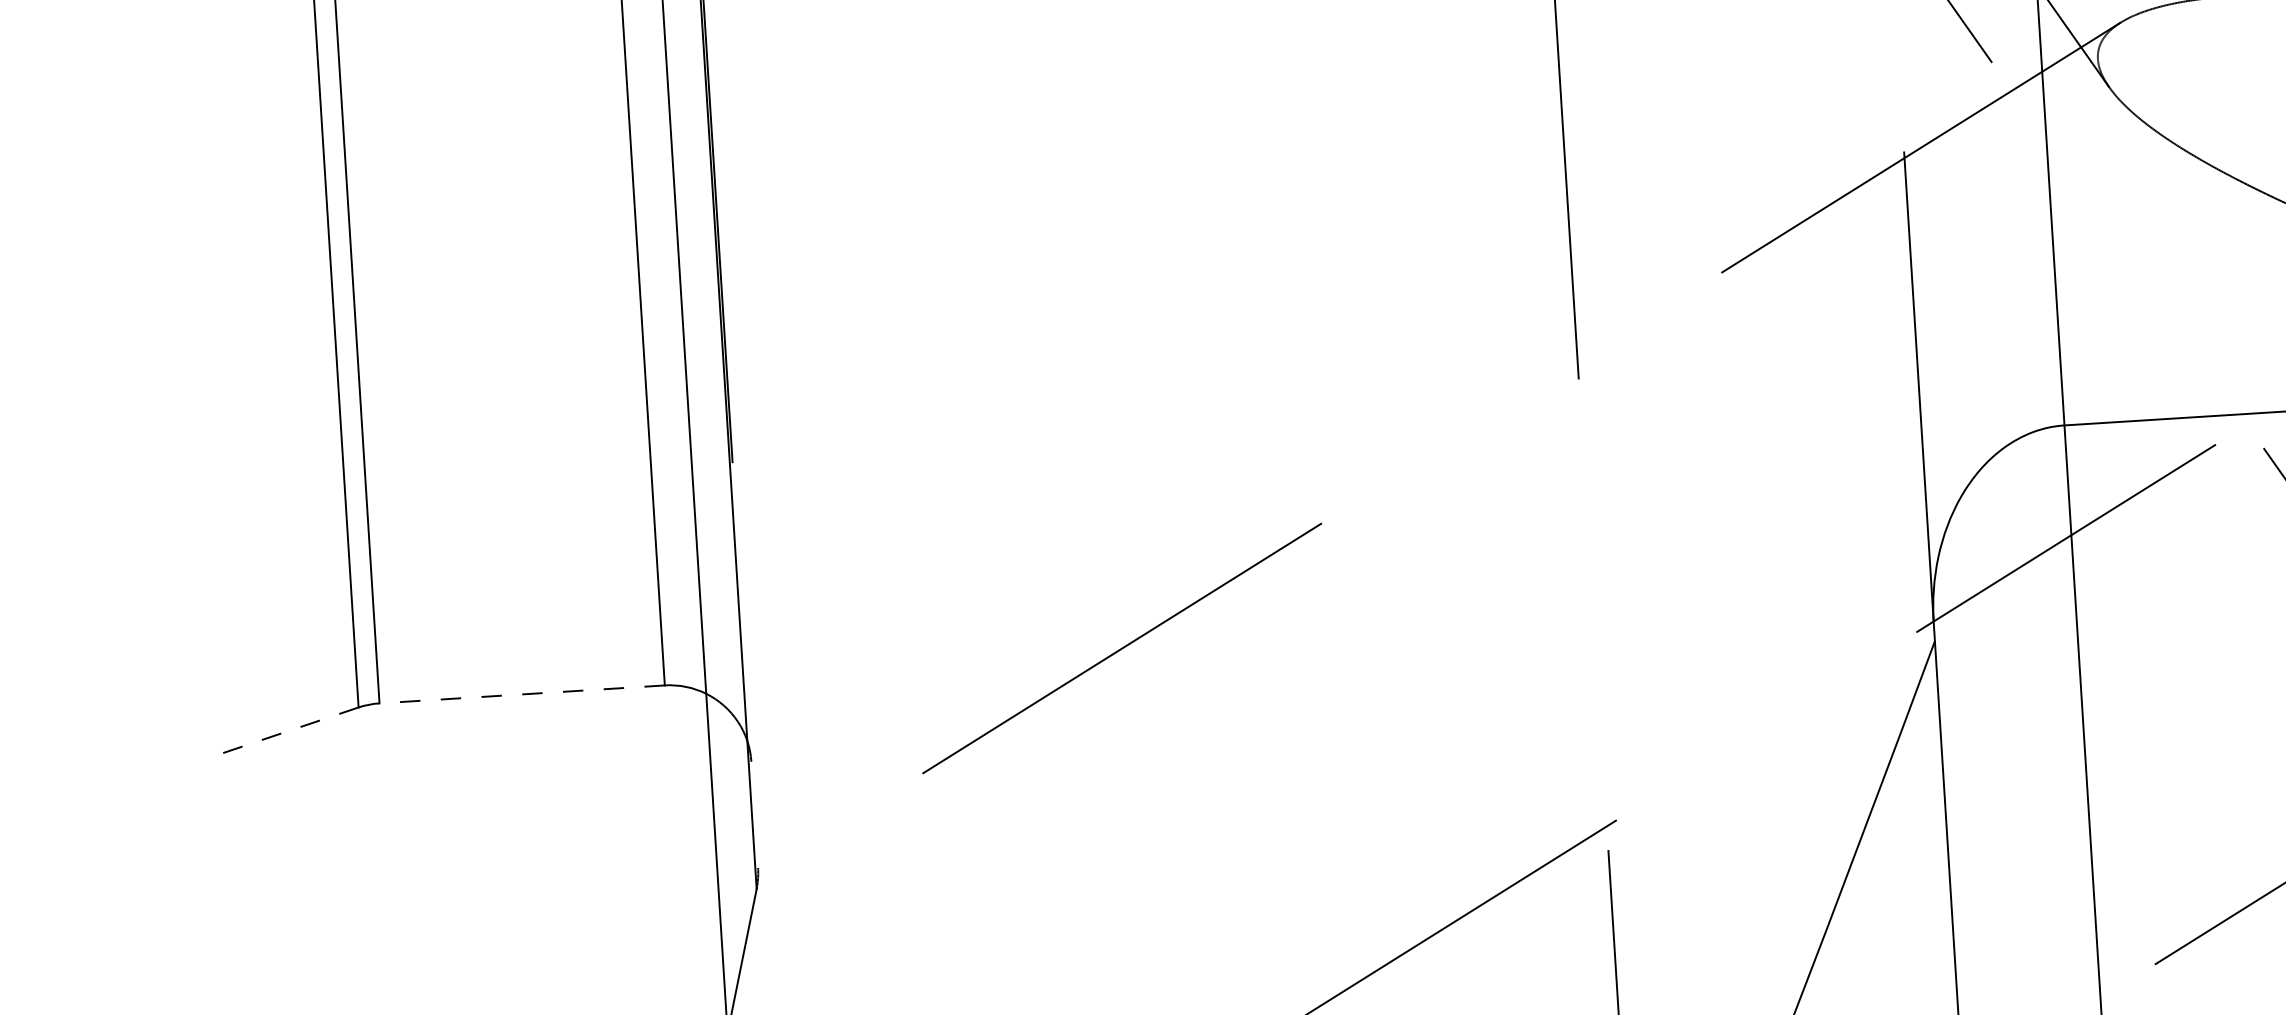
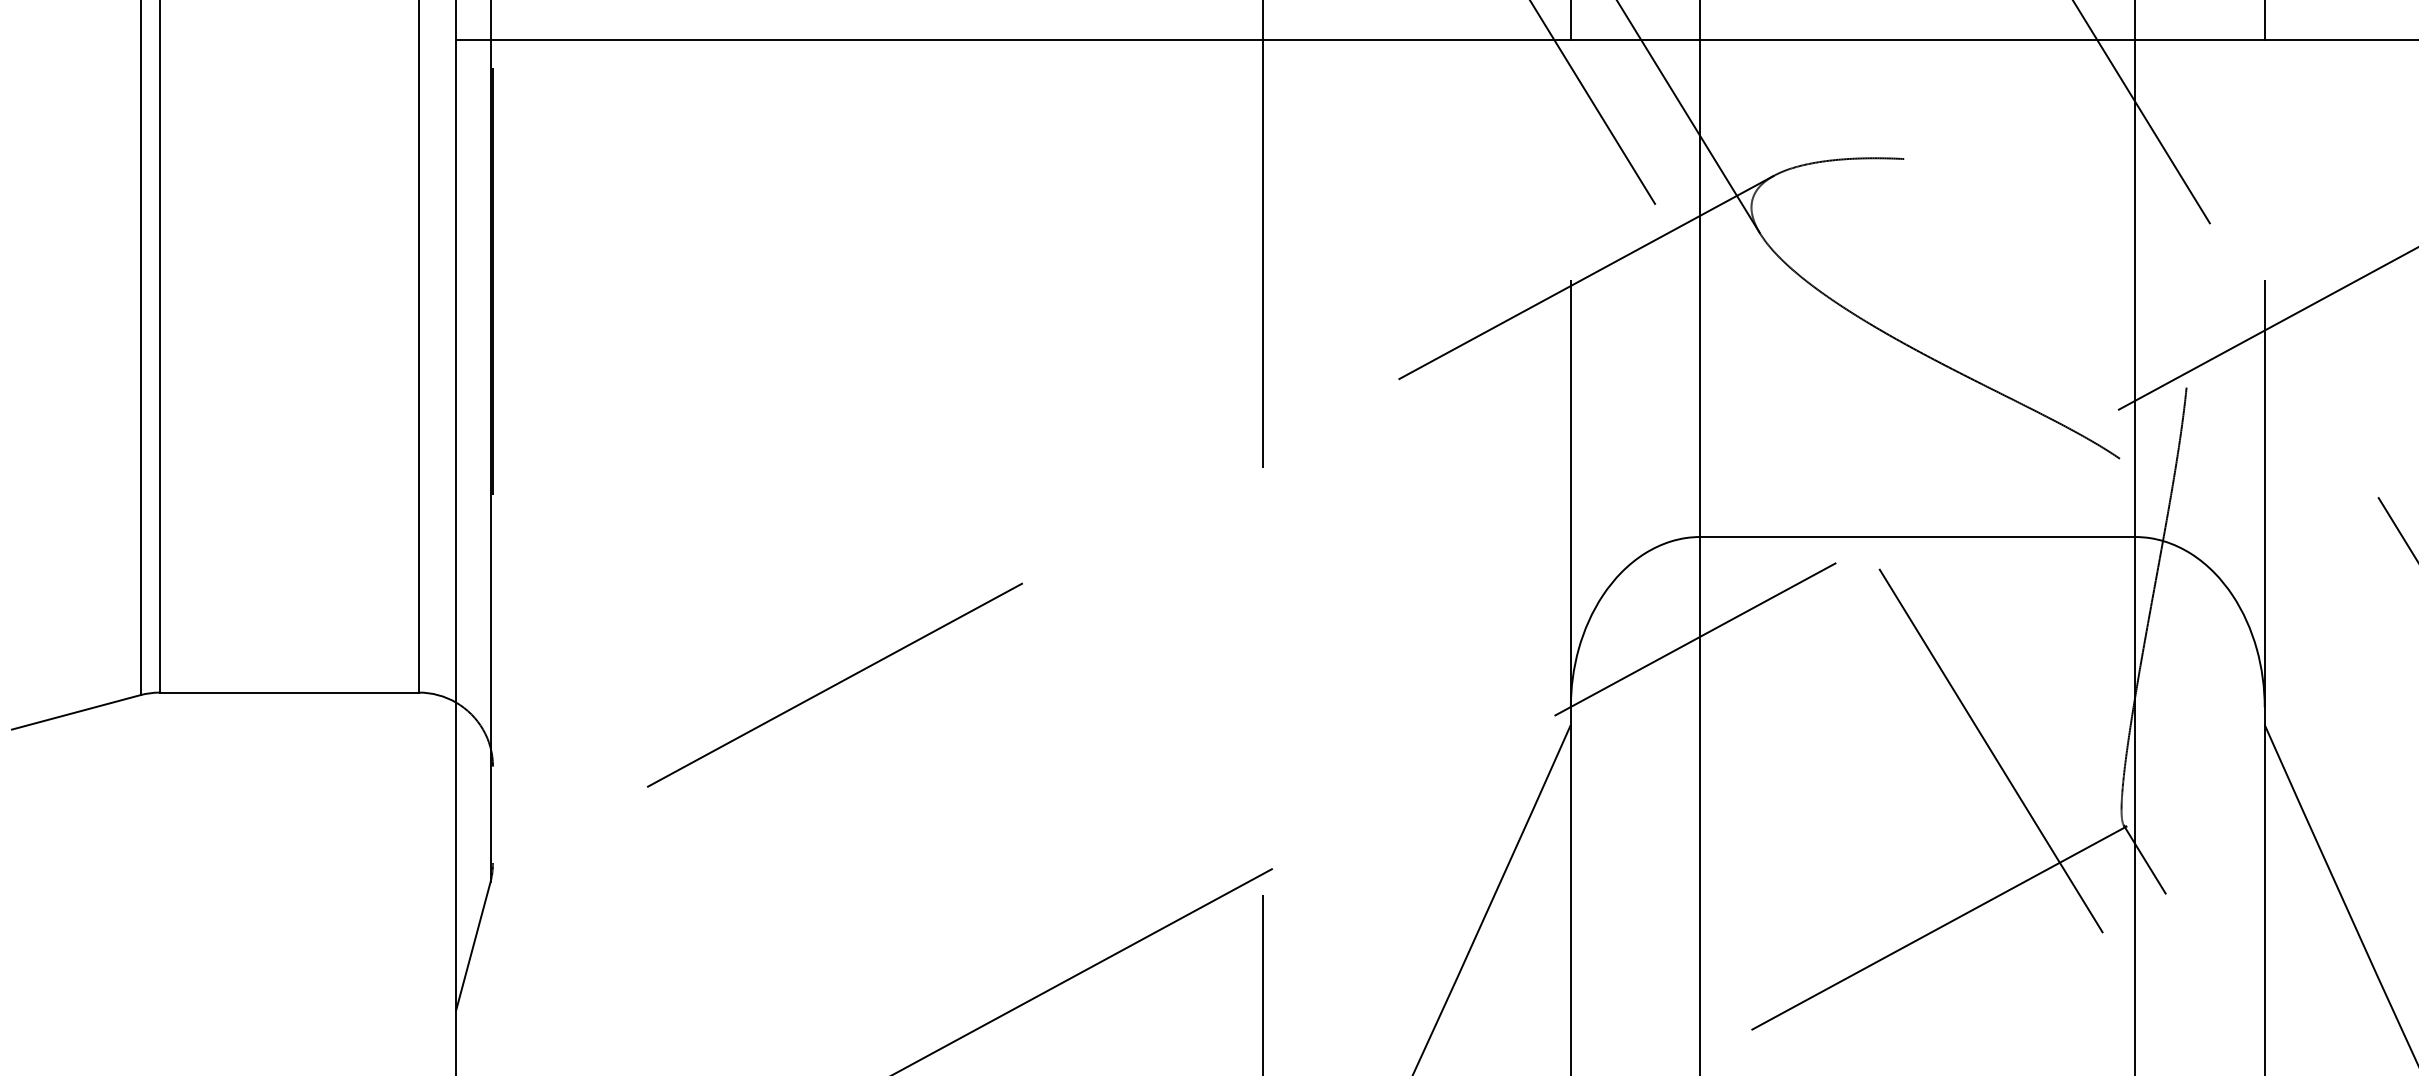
line: (522, 694) -> (289, 692), dashed -> solid
line: (289, 731) -> (76, 712), dashed -> solid

